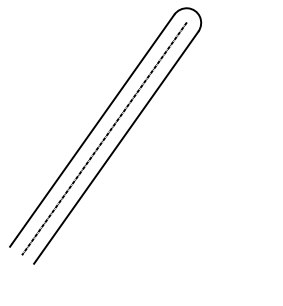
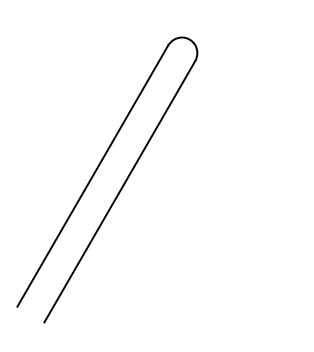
line: (104, 138) -> (106, 183), removed

